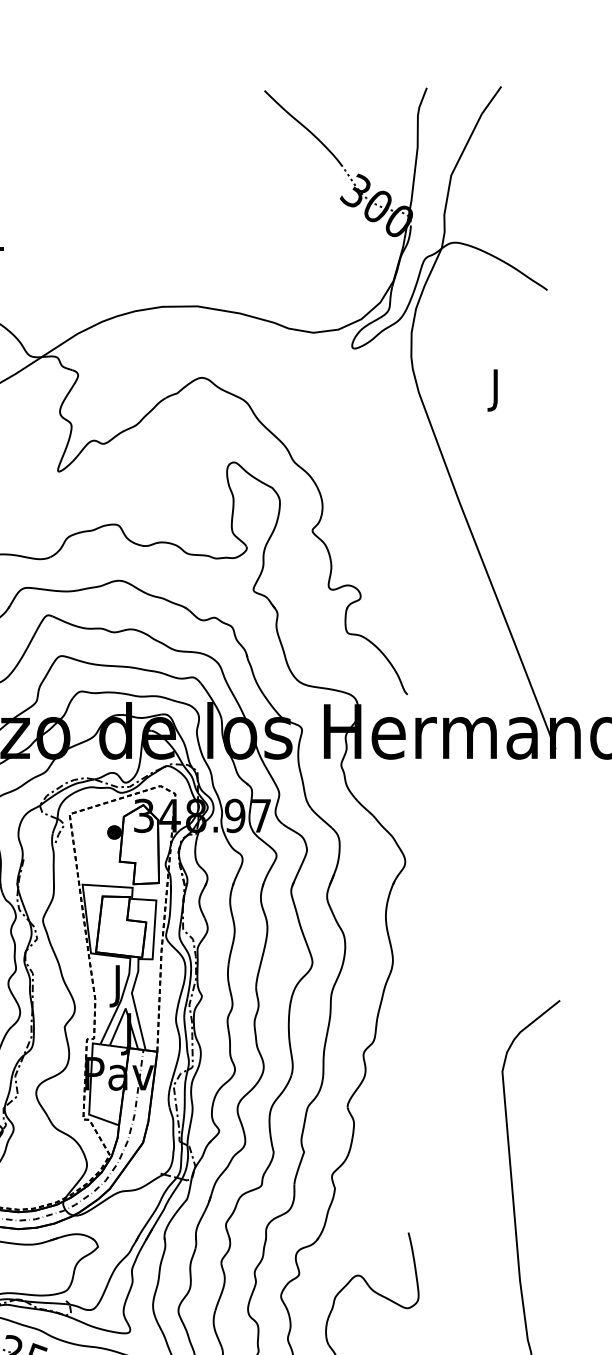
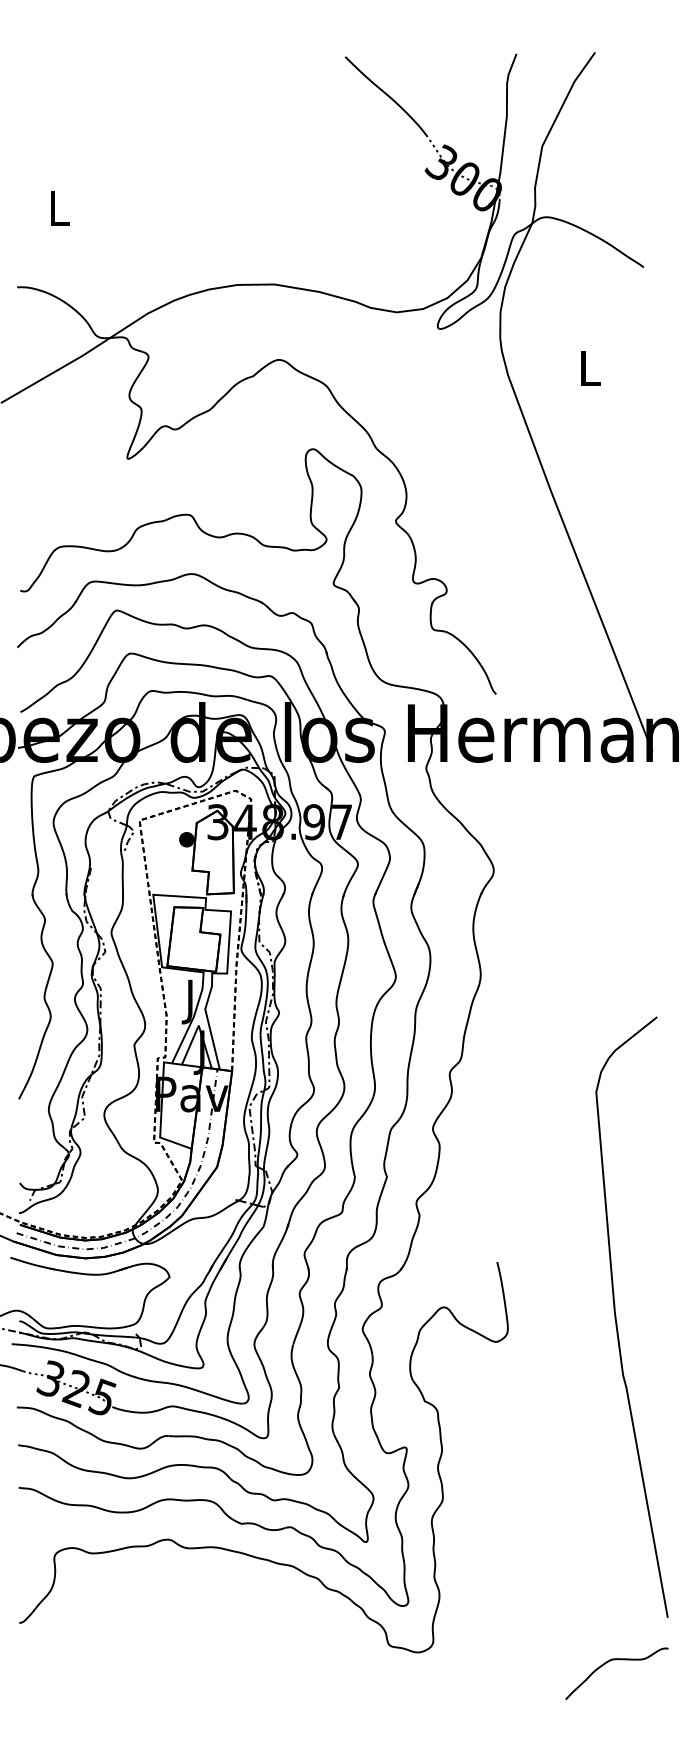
text: (496, 390) -> (590, 373), J -> L

